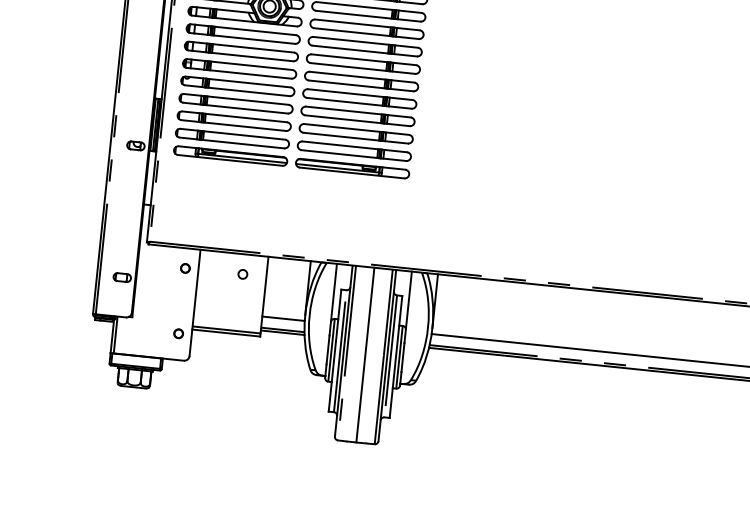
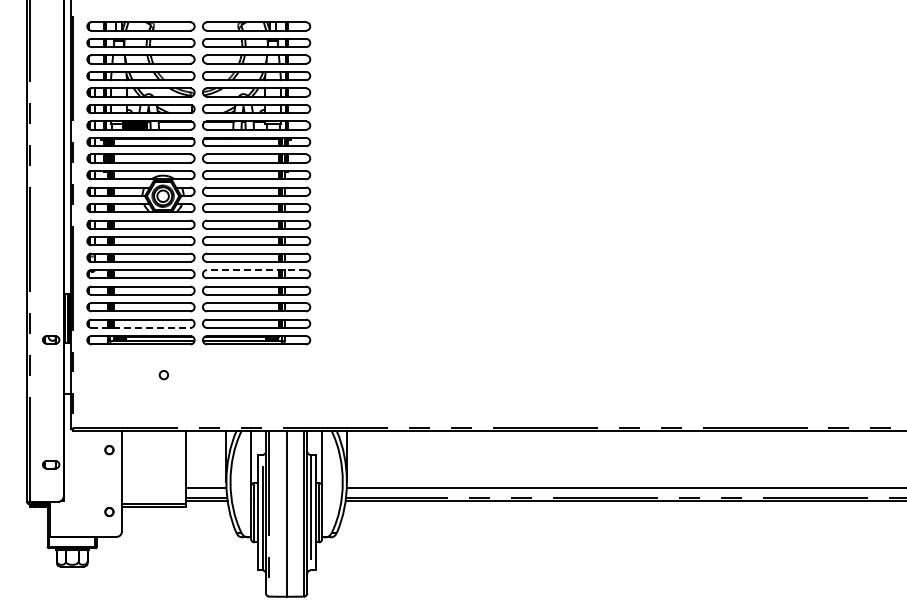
line: (360, 95) -> (256, 270), solid -> dashed
line: (231, 142) -> (140, 327), solid -> dashed
circle: (242, 274) -> (163, 375), moved

